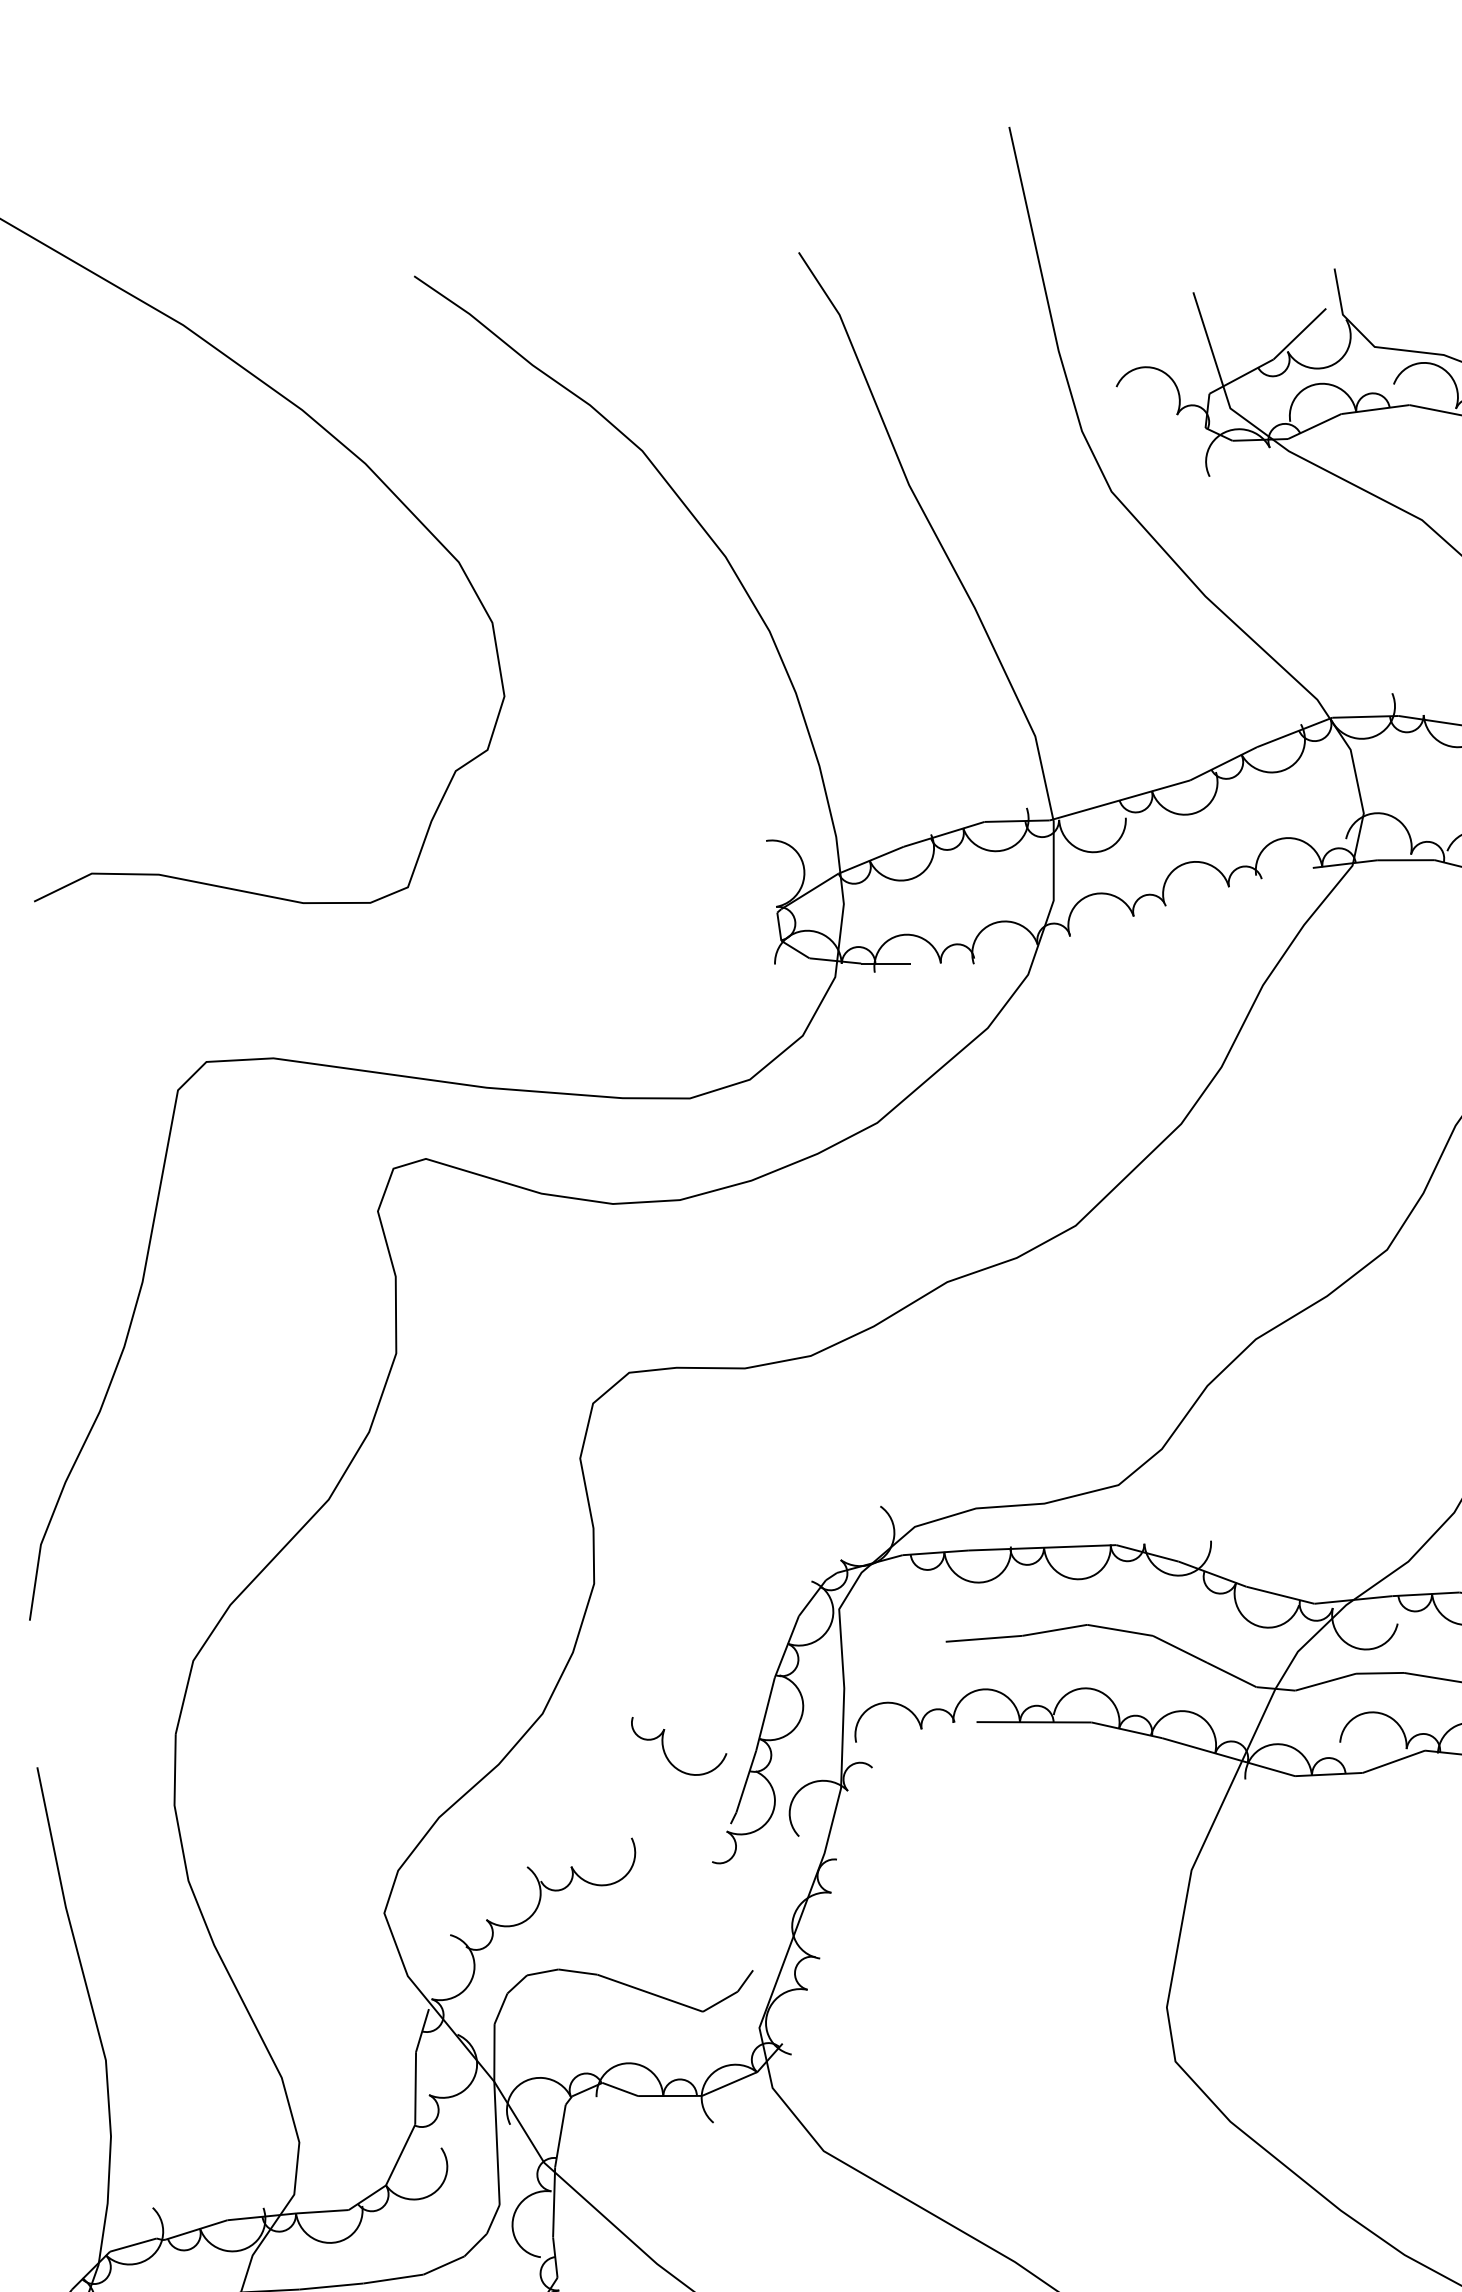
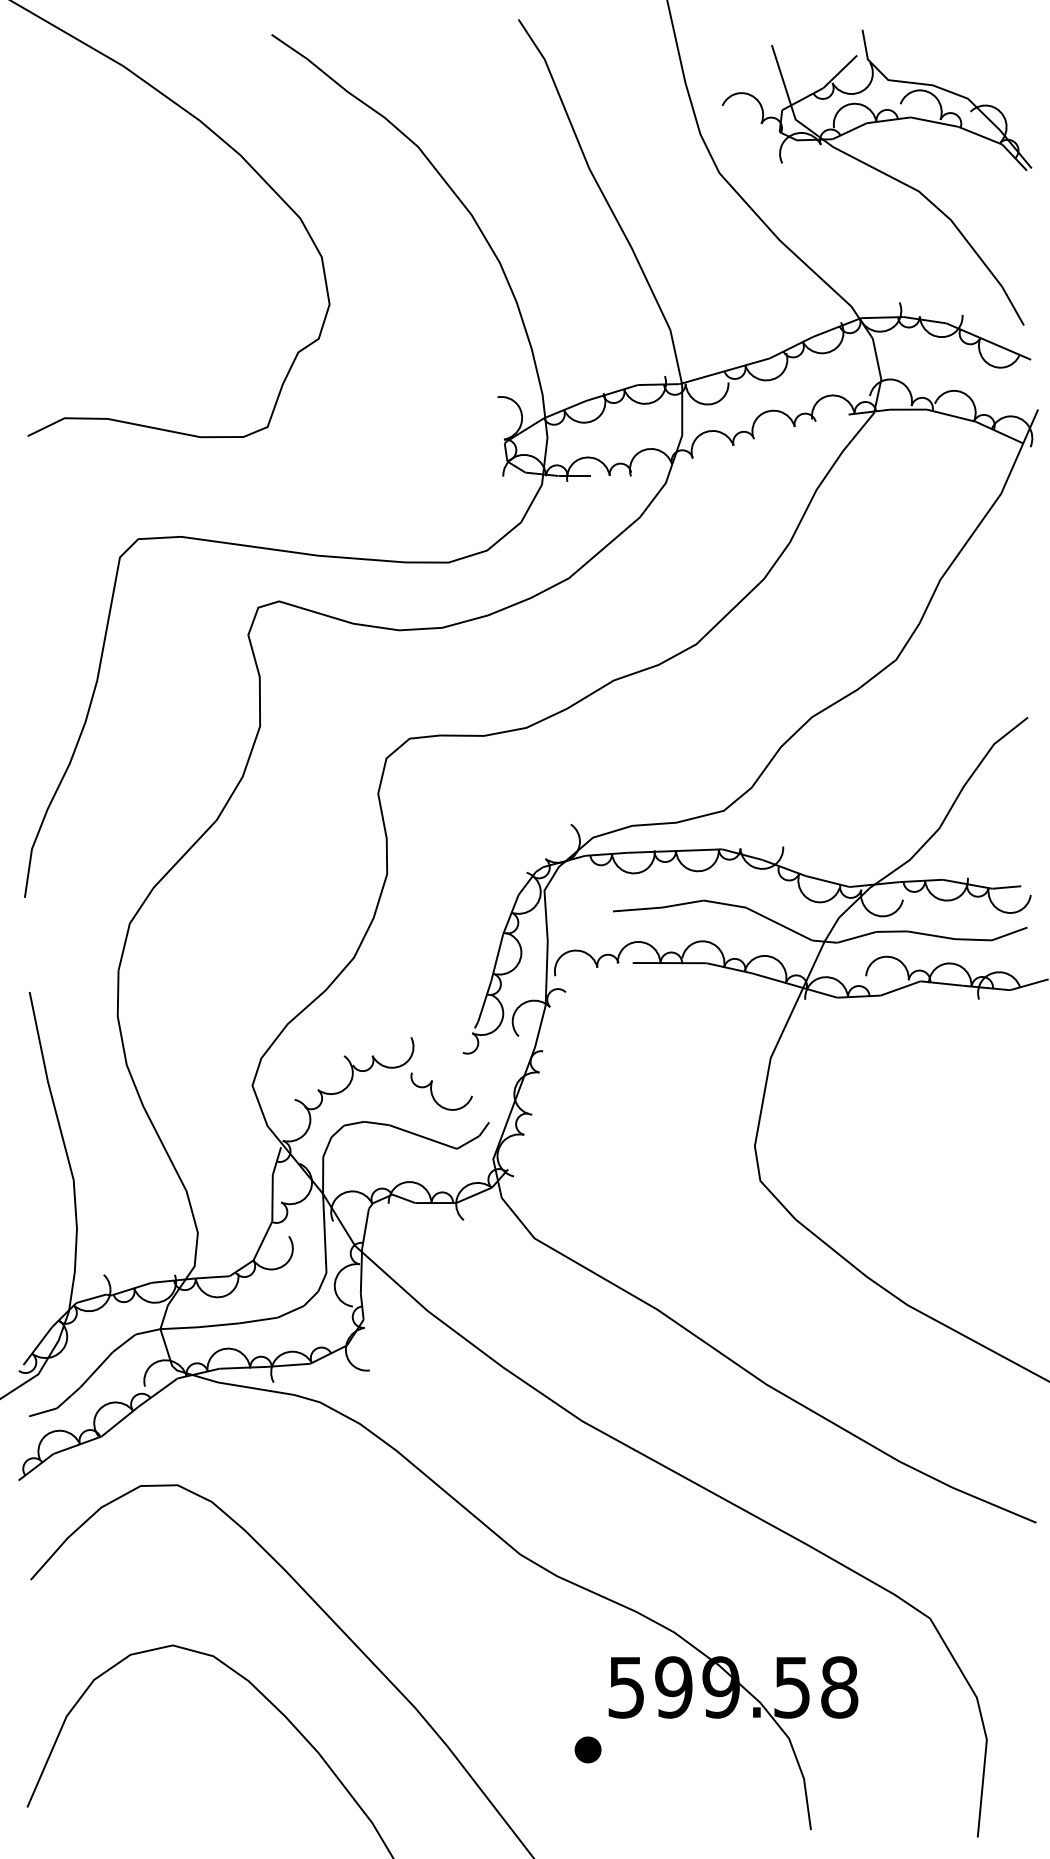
part: (666, 1752) -> (433, 1095), moved

